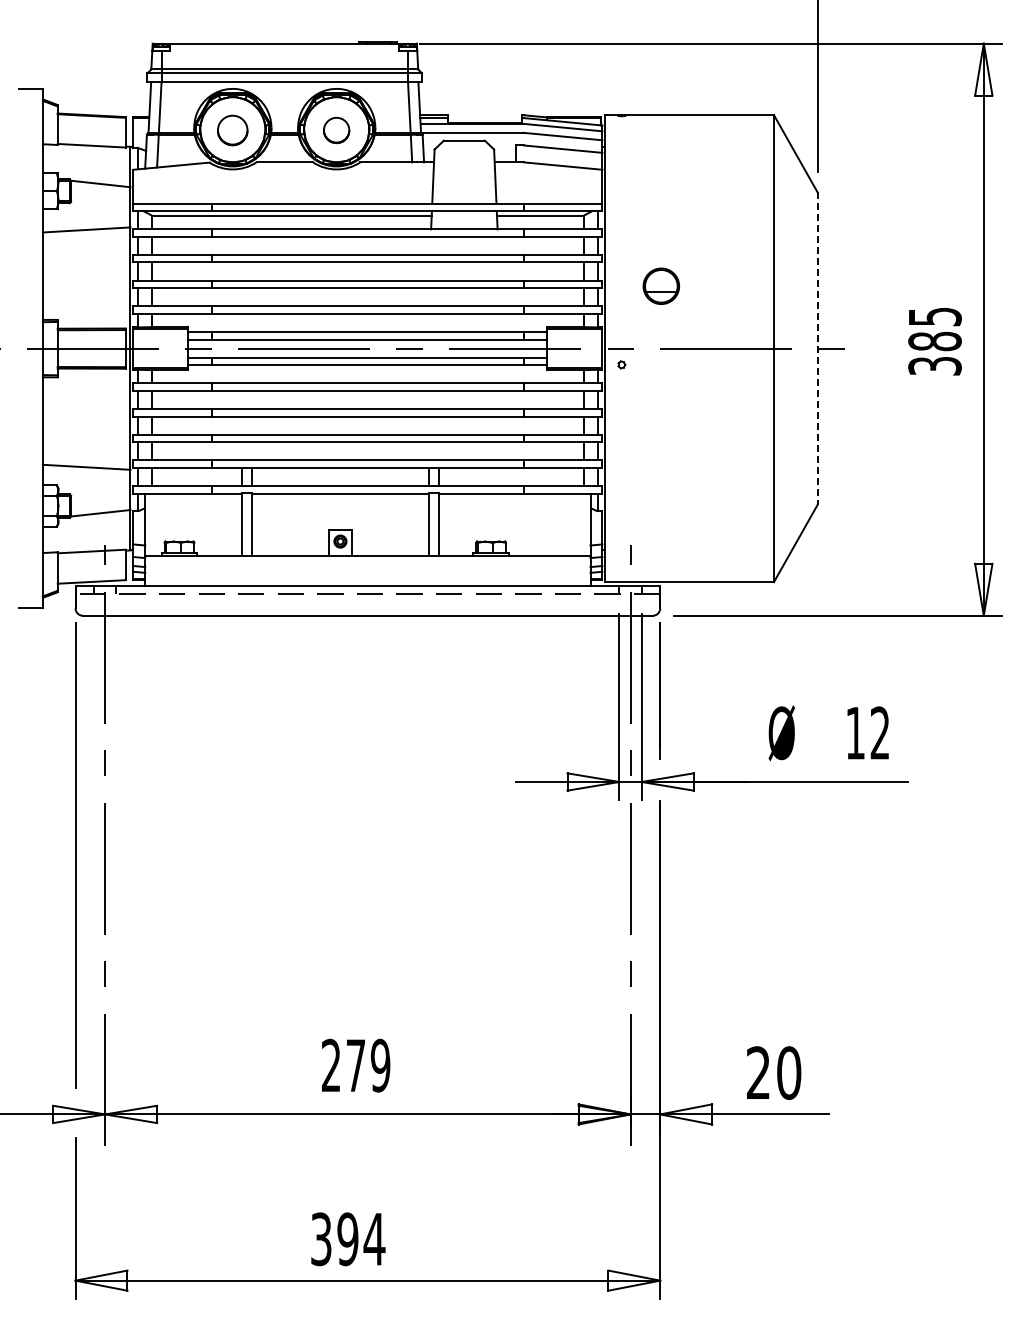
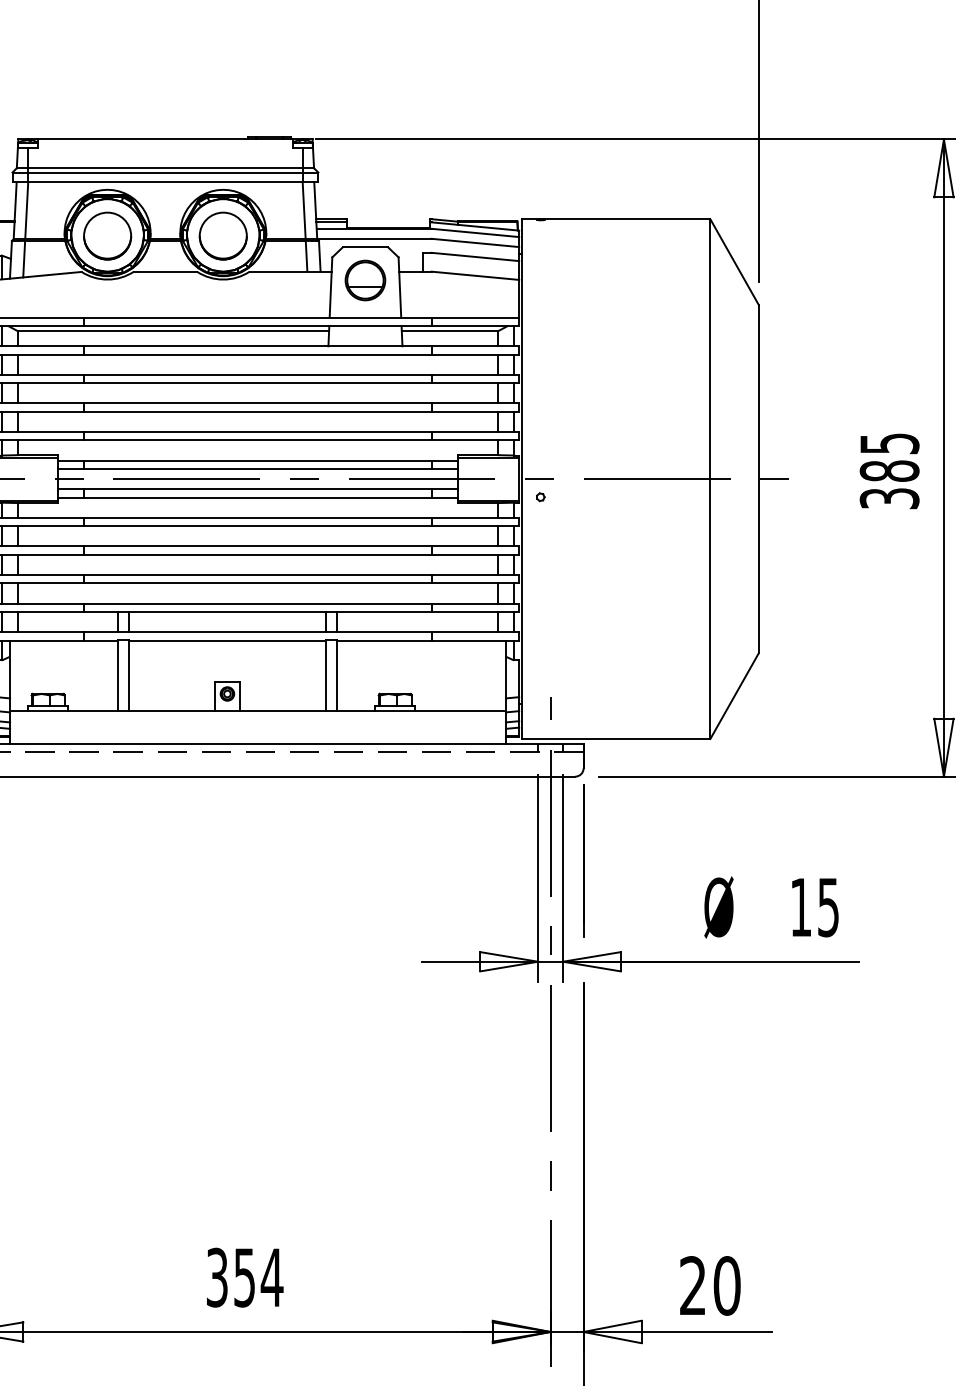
part: (232, 130) -> (107, 236), size x1.43
part: (336, 130) -> (223, 236), size x1.67
part: (661, 285) -> (365, 279), moved
line: (817, 349) -> (758, 480), dashed -> solid
text: (879, 733) -> (827, 907), 12 -> 15
text: (356, 1065) -> (245, 1277), 279 -> 354

